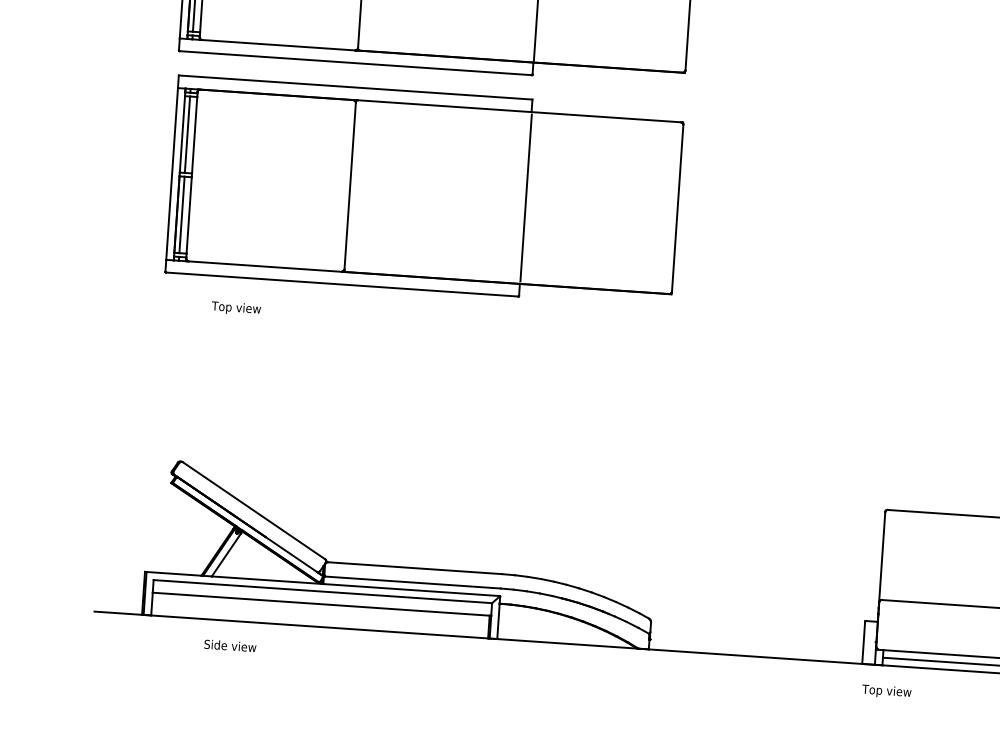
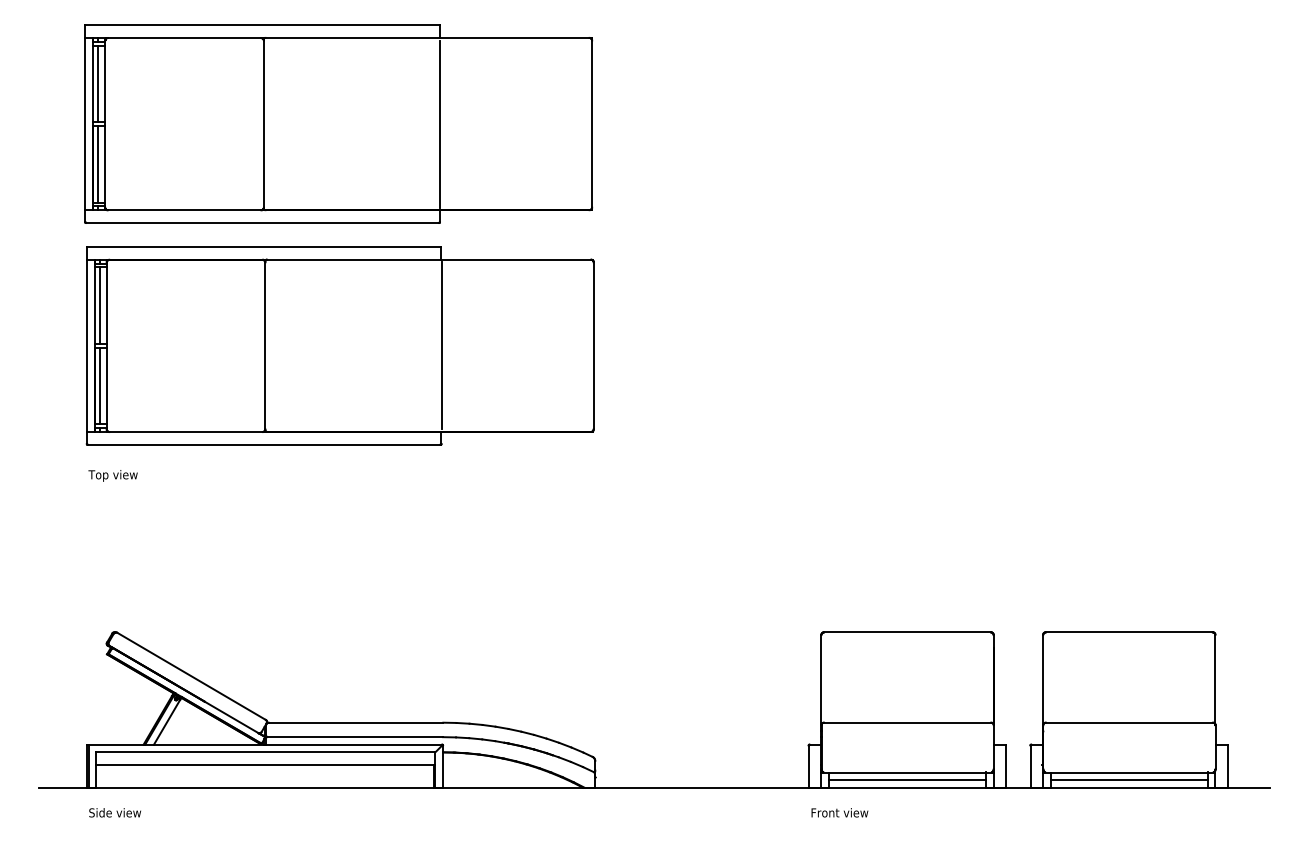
text: (235, 308) -> (112, 475), moved
text: (229, 645) -> (114, 812), moved
text: (891, 691) -> (839, 813), Top view -> Front view

